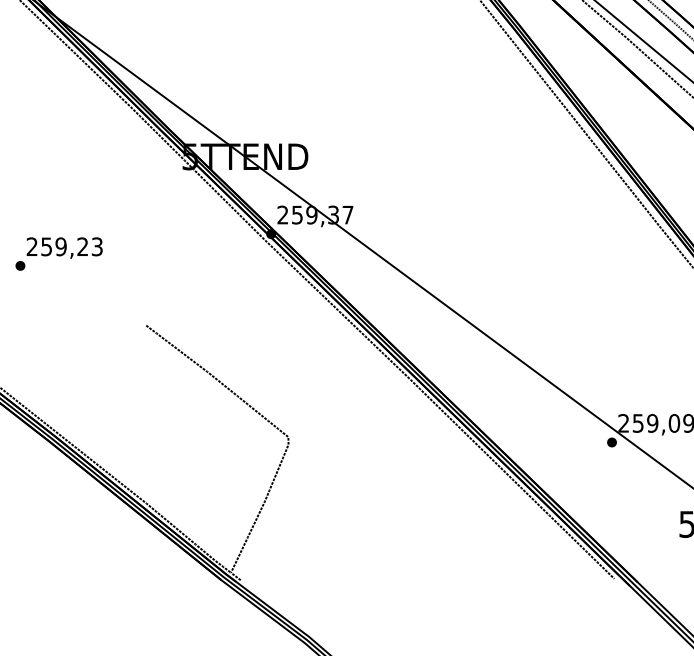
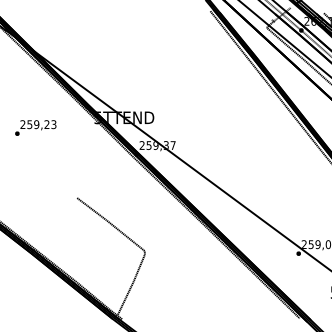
text: (58, 252) -> (35, 127), moved

